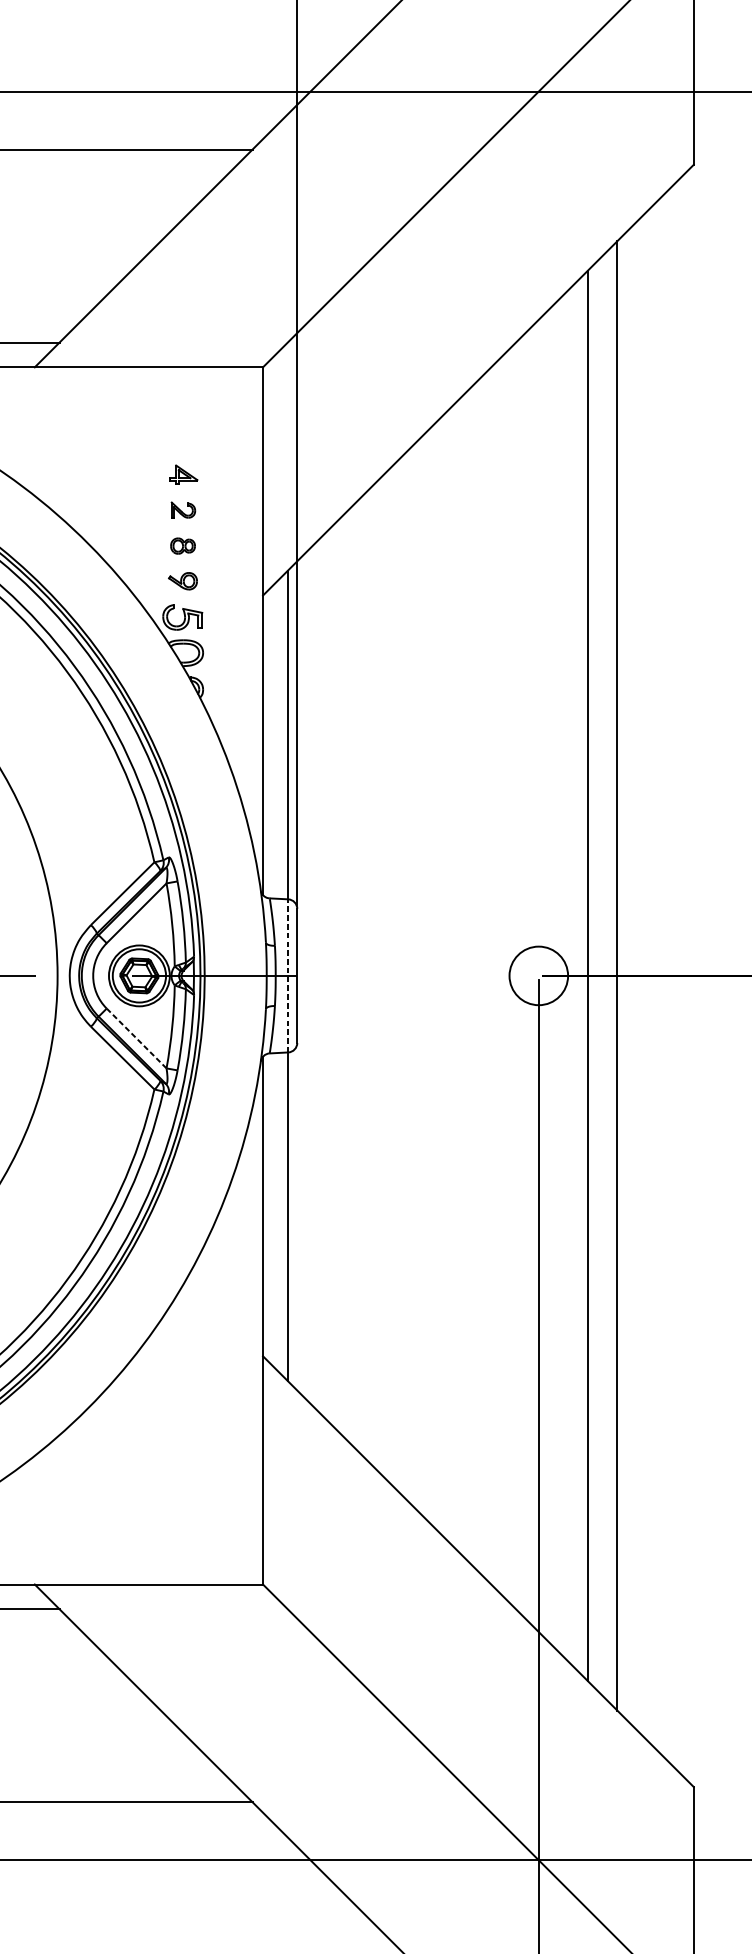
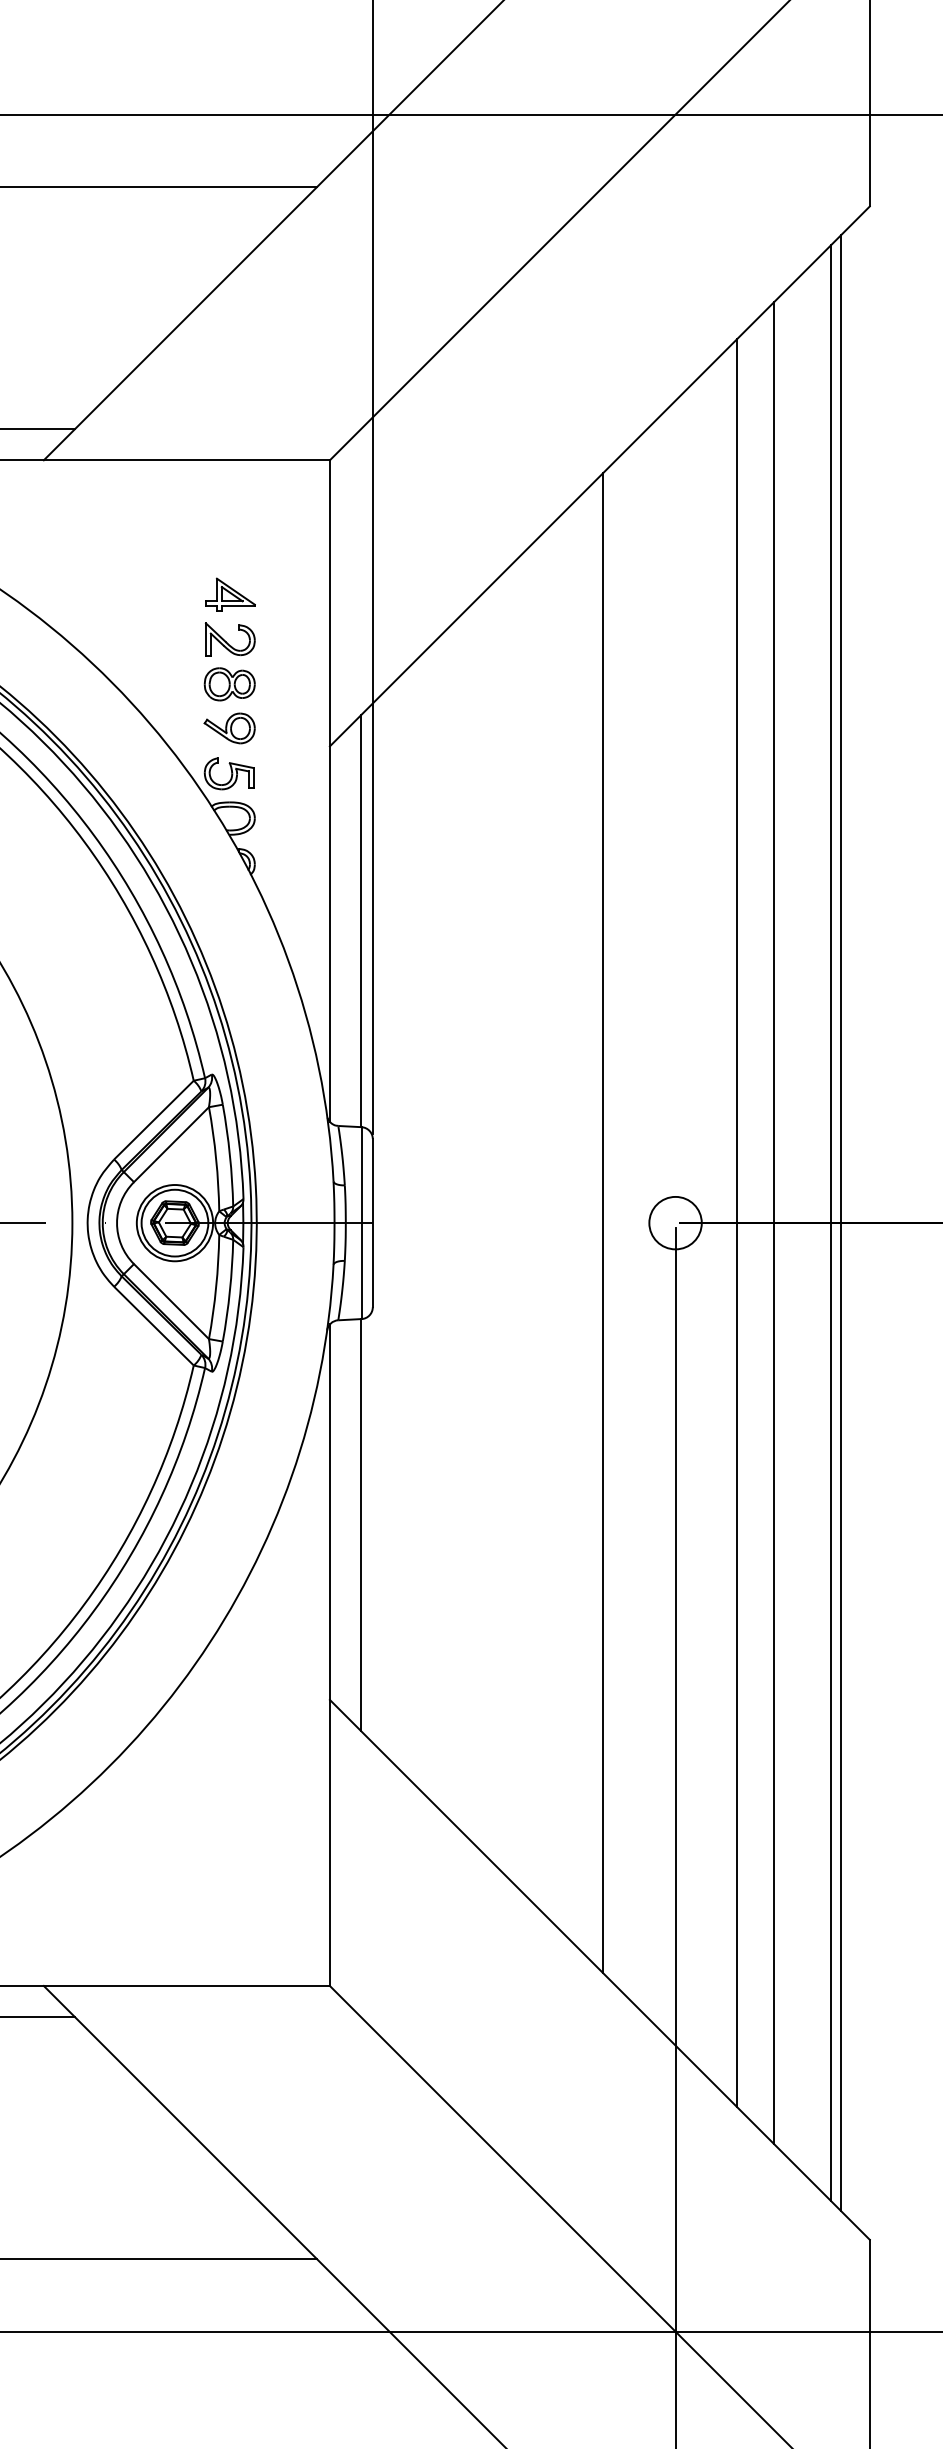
part: (183, 474) -> (230, 594), size x1.43
part: (182, 510) -> (229, 639), size x1.67
part: (182, 546) -> (229, 684), size x1.67
part: (182, 581) -> (229, 728), size x1.43
line: (480, 975) -> (602, 1222), added
circle: (538, 975) -> (675, 1222), size x0.71
line: (663, 975) -> (831, 1222), added
line: (288, 976) -> (361, 1223), dashed -> solid
line: (671, 976) -> (841, 1223), added
line: (136, 1038) -> (171, 1301), dashed -> solid

